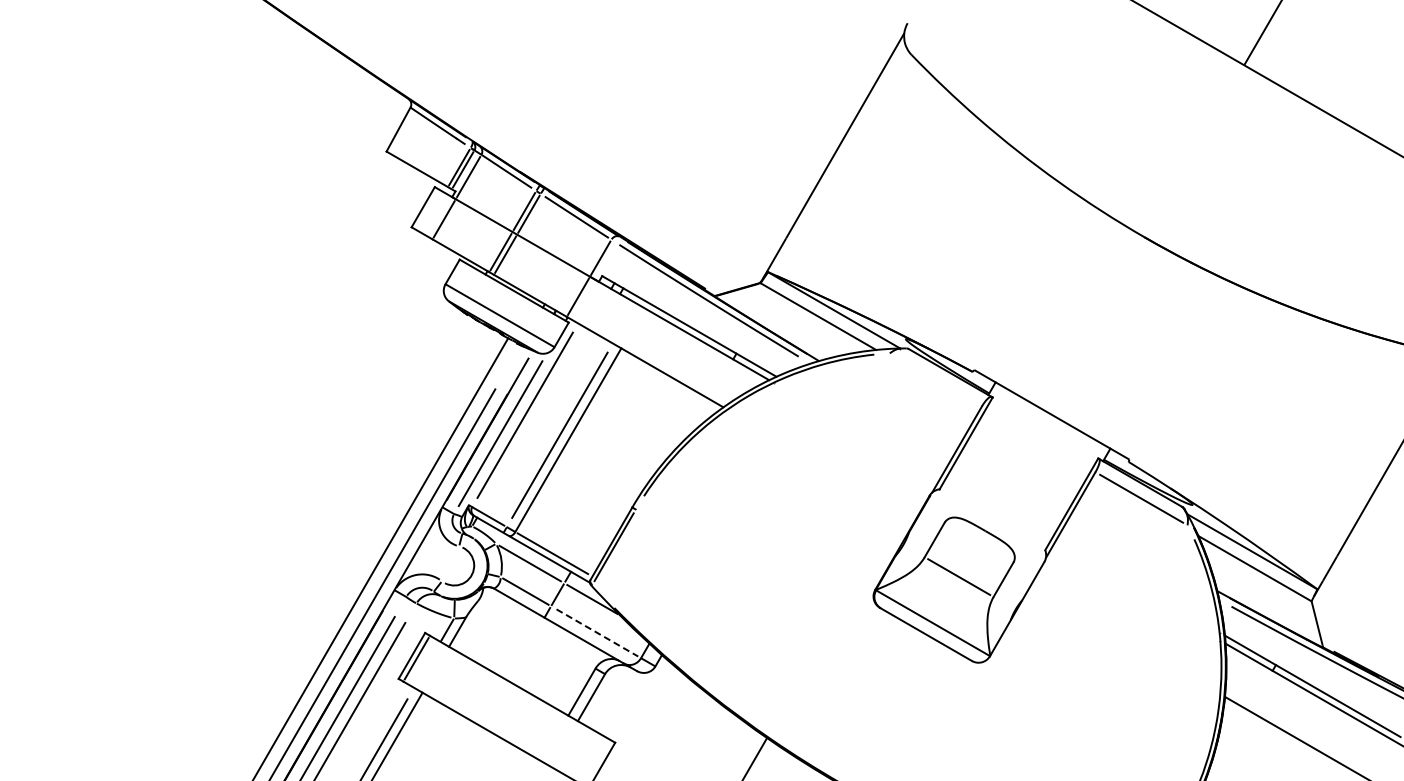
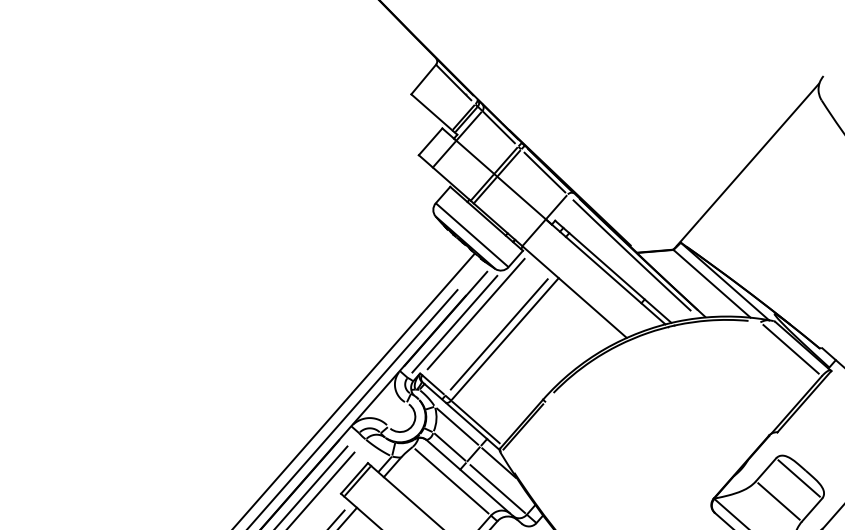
line: (935, 379) -> (790, 348), added
line: (979, 542) -> (799, 478), added
line: (597, 633) -> (497, 489), dashed -> solid
line: (536, 634) -> (451, 481), added

